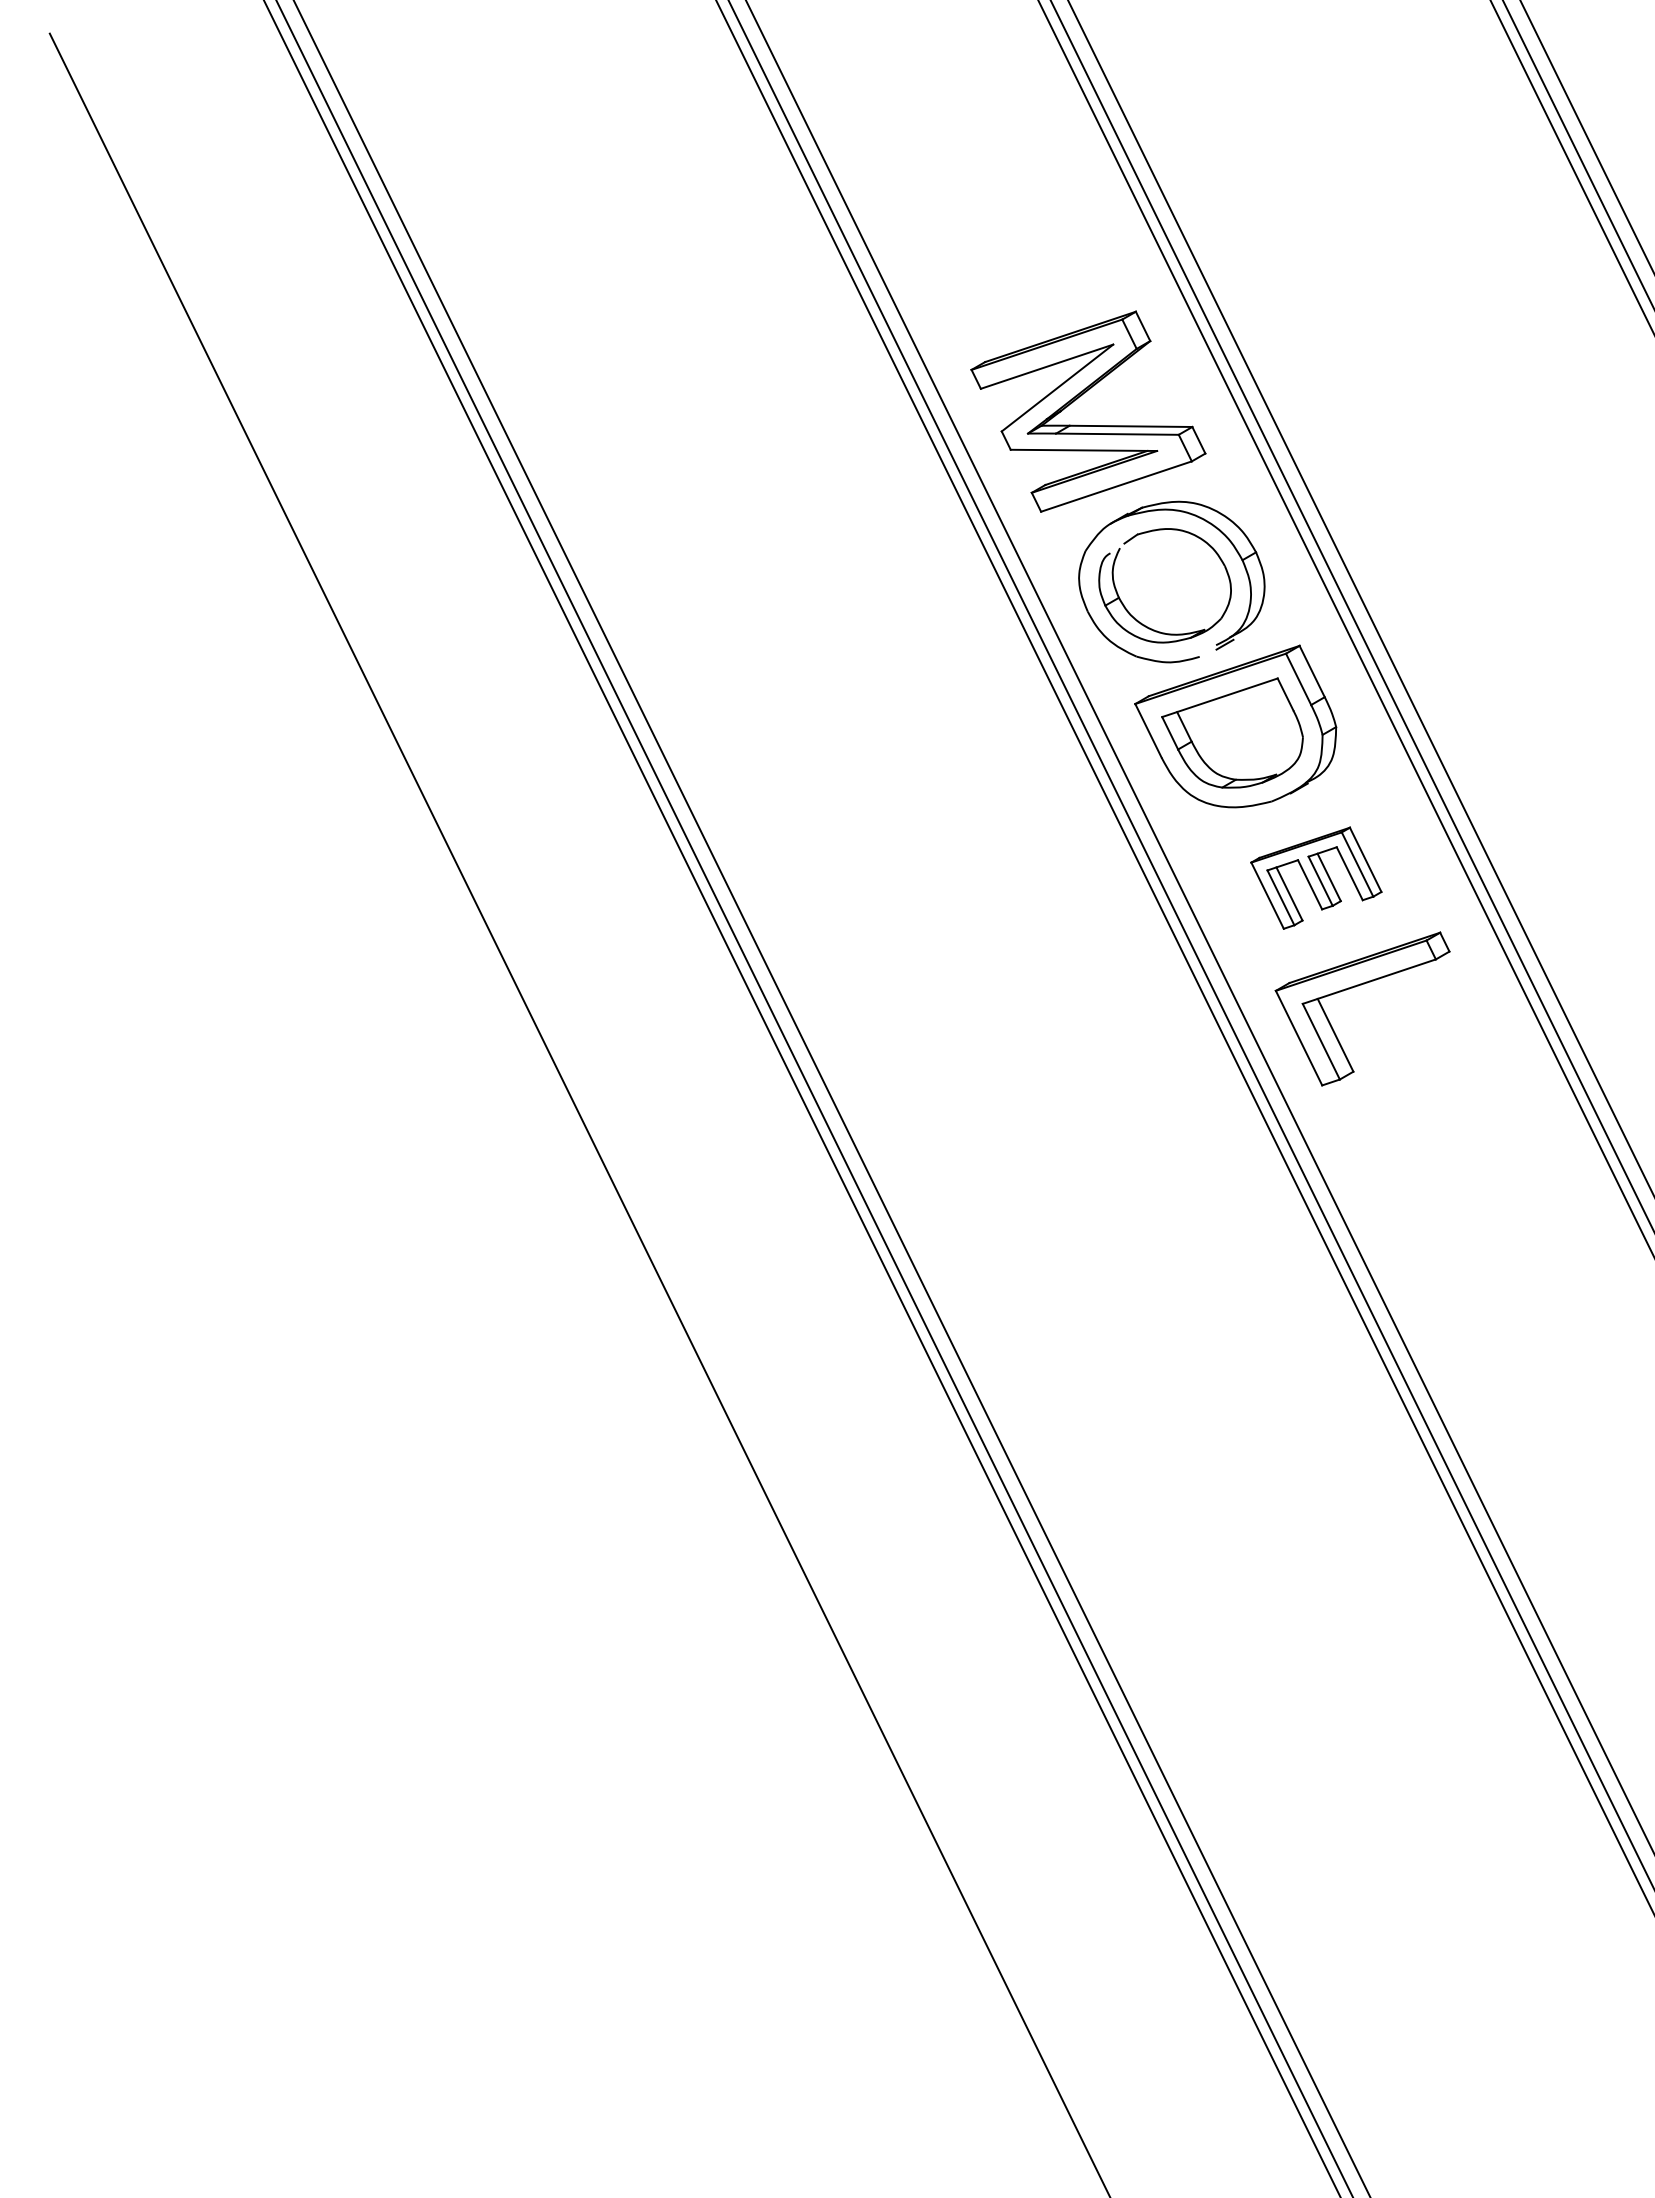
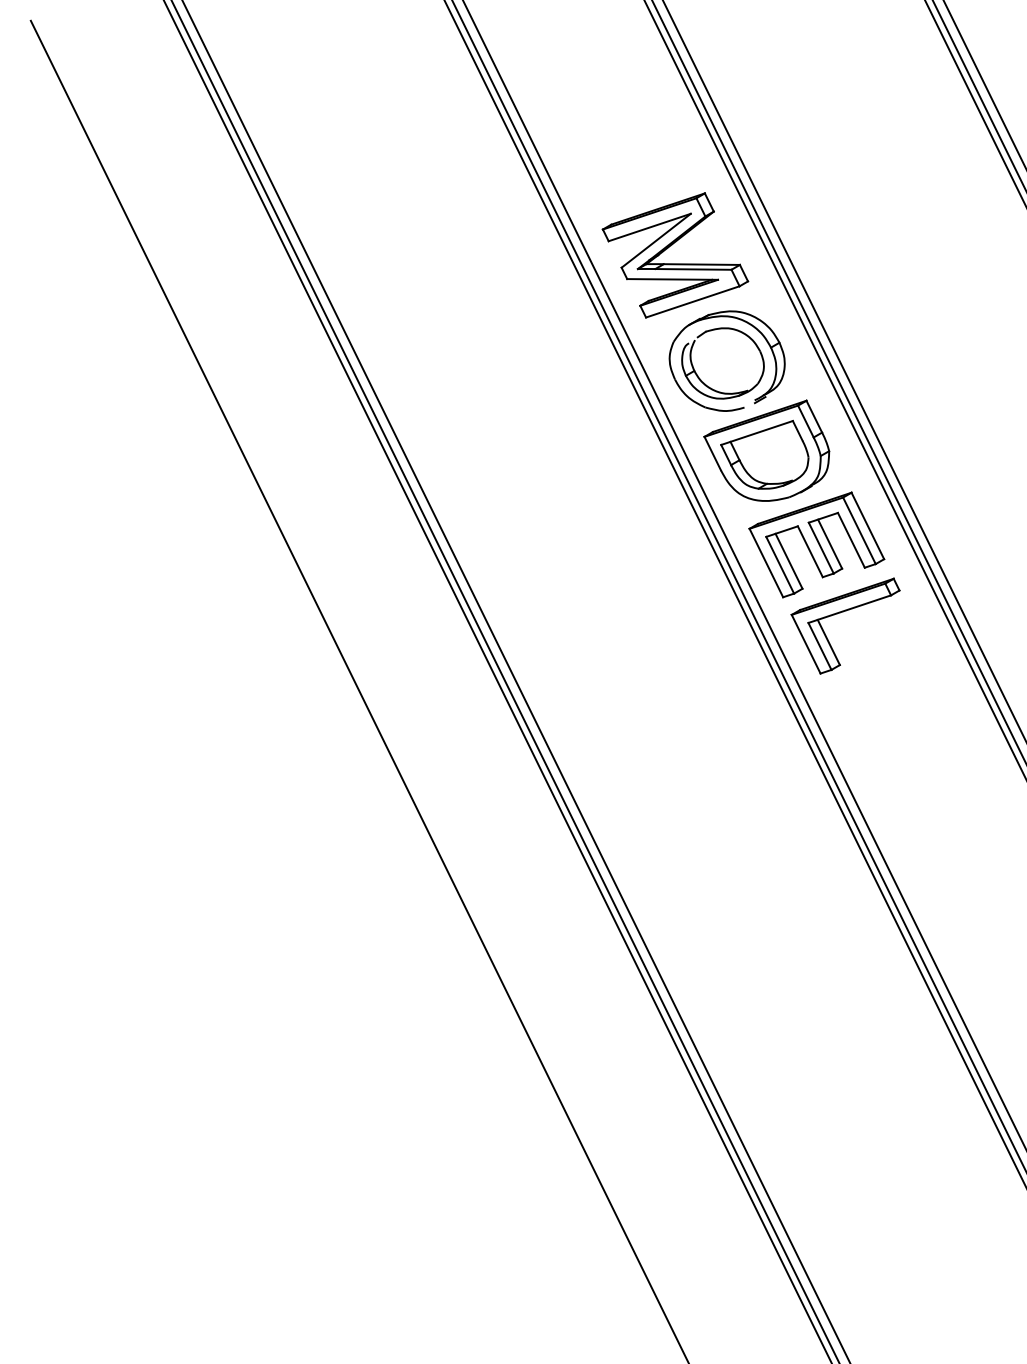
part: (1315, 877) -> (816, 544), size x1.67

